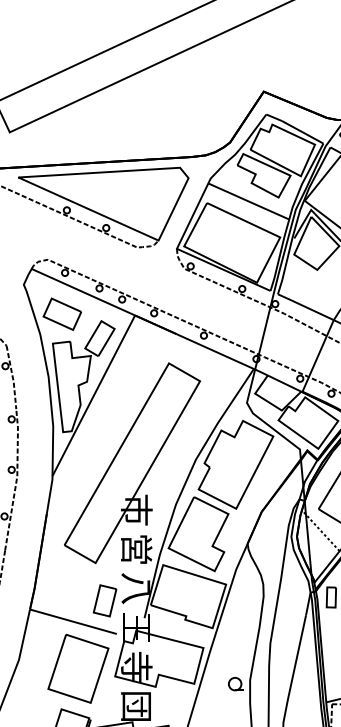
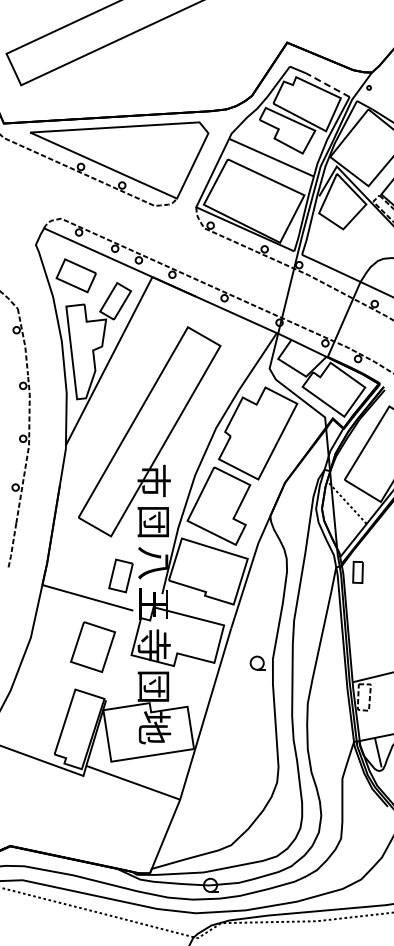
line: (302, 132) -> (327, 85), solid -> dashed
text: (136, 549) -> (153, 522), 営 -> 団
part: (77, 668) -> (92, 646), size x0.7

